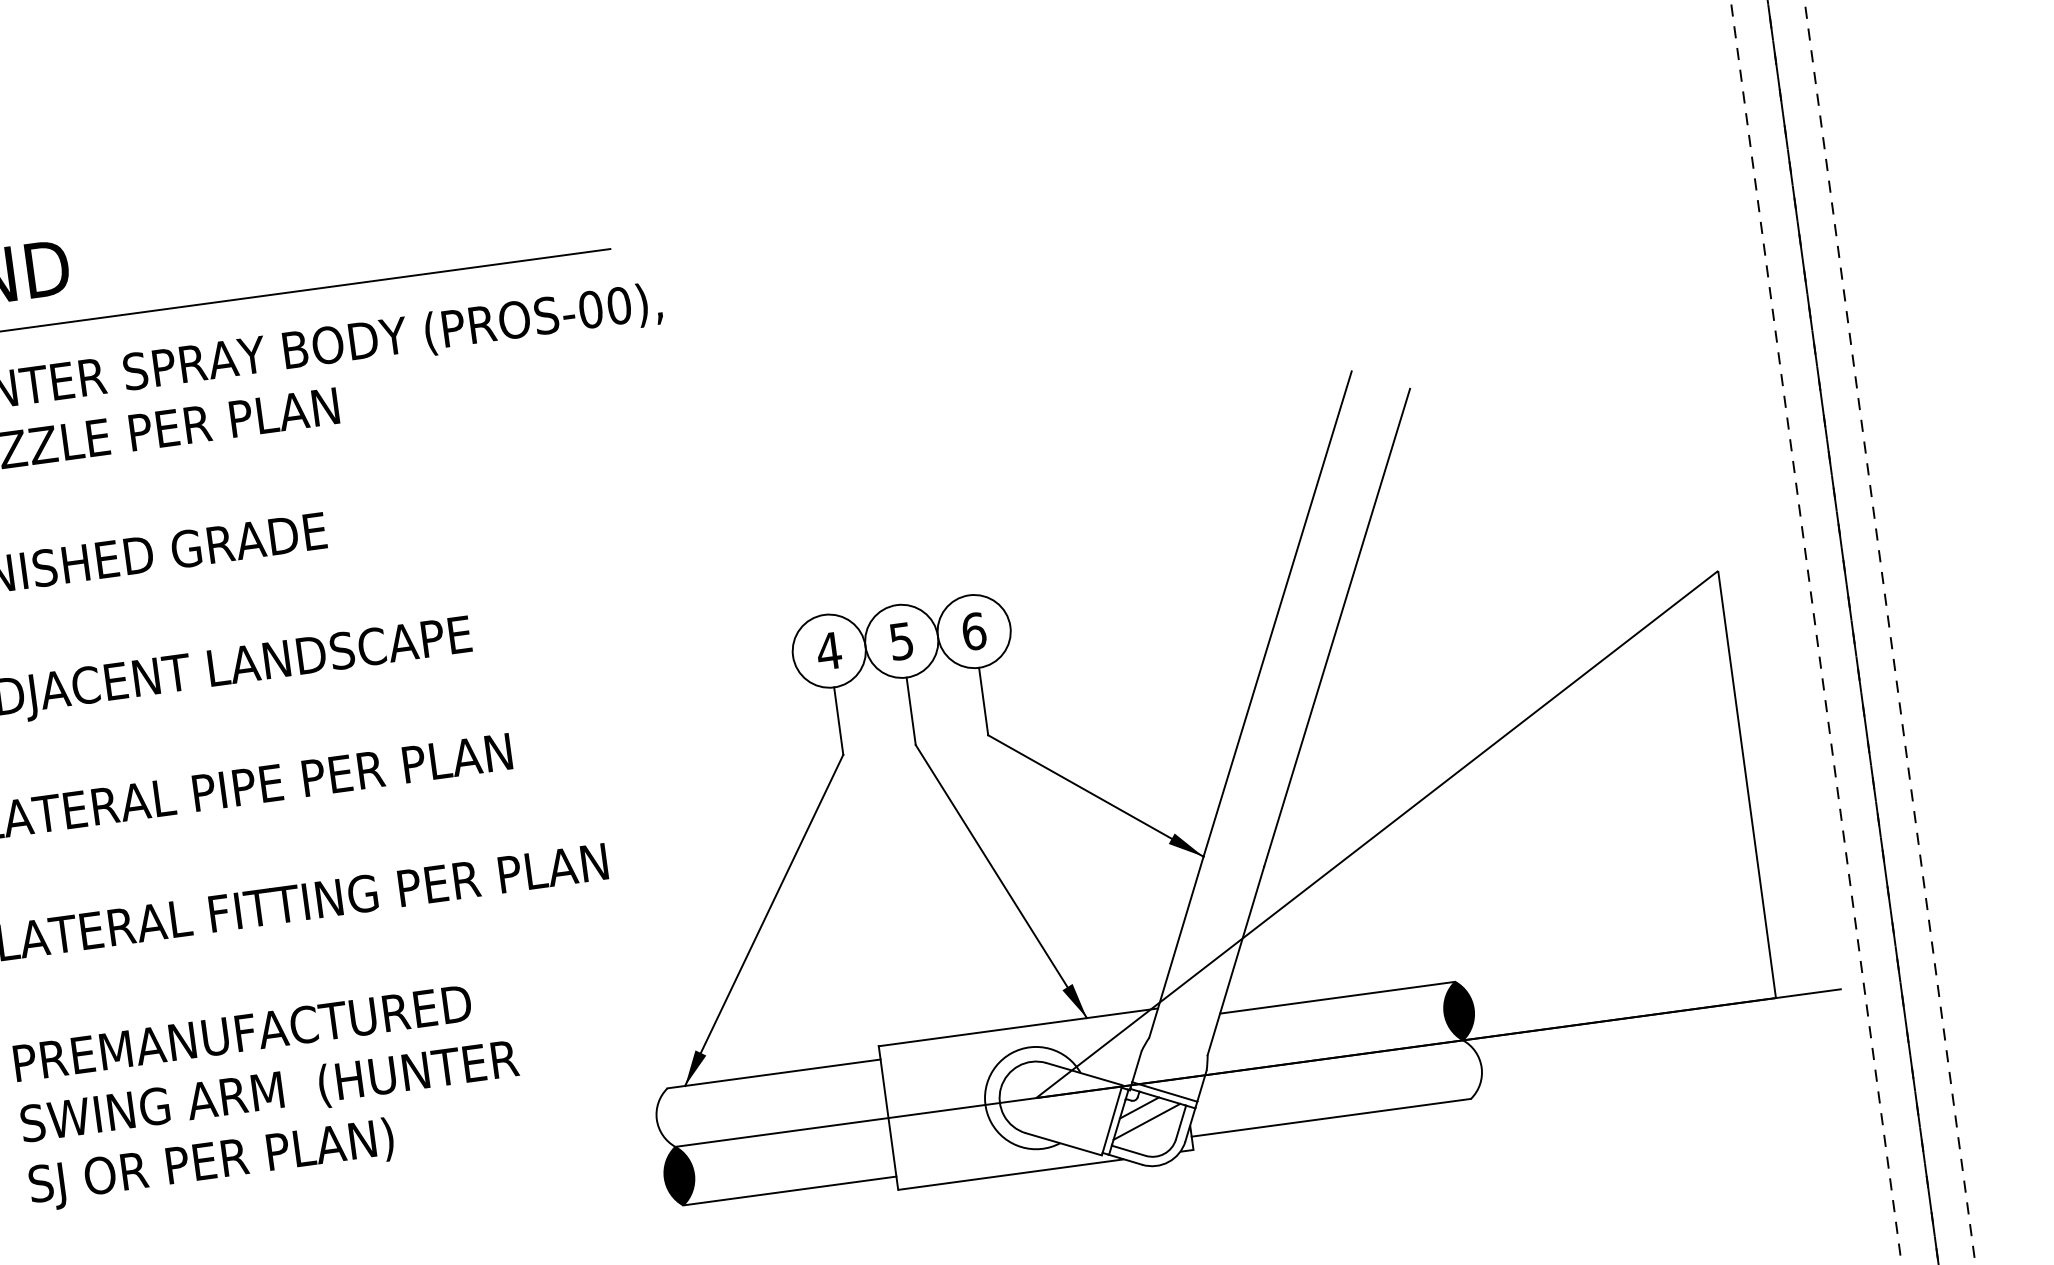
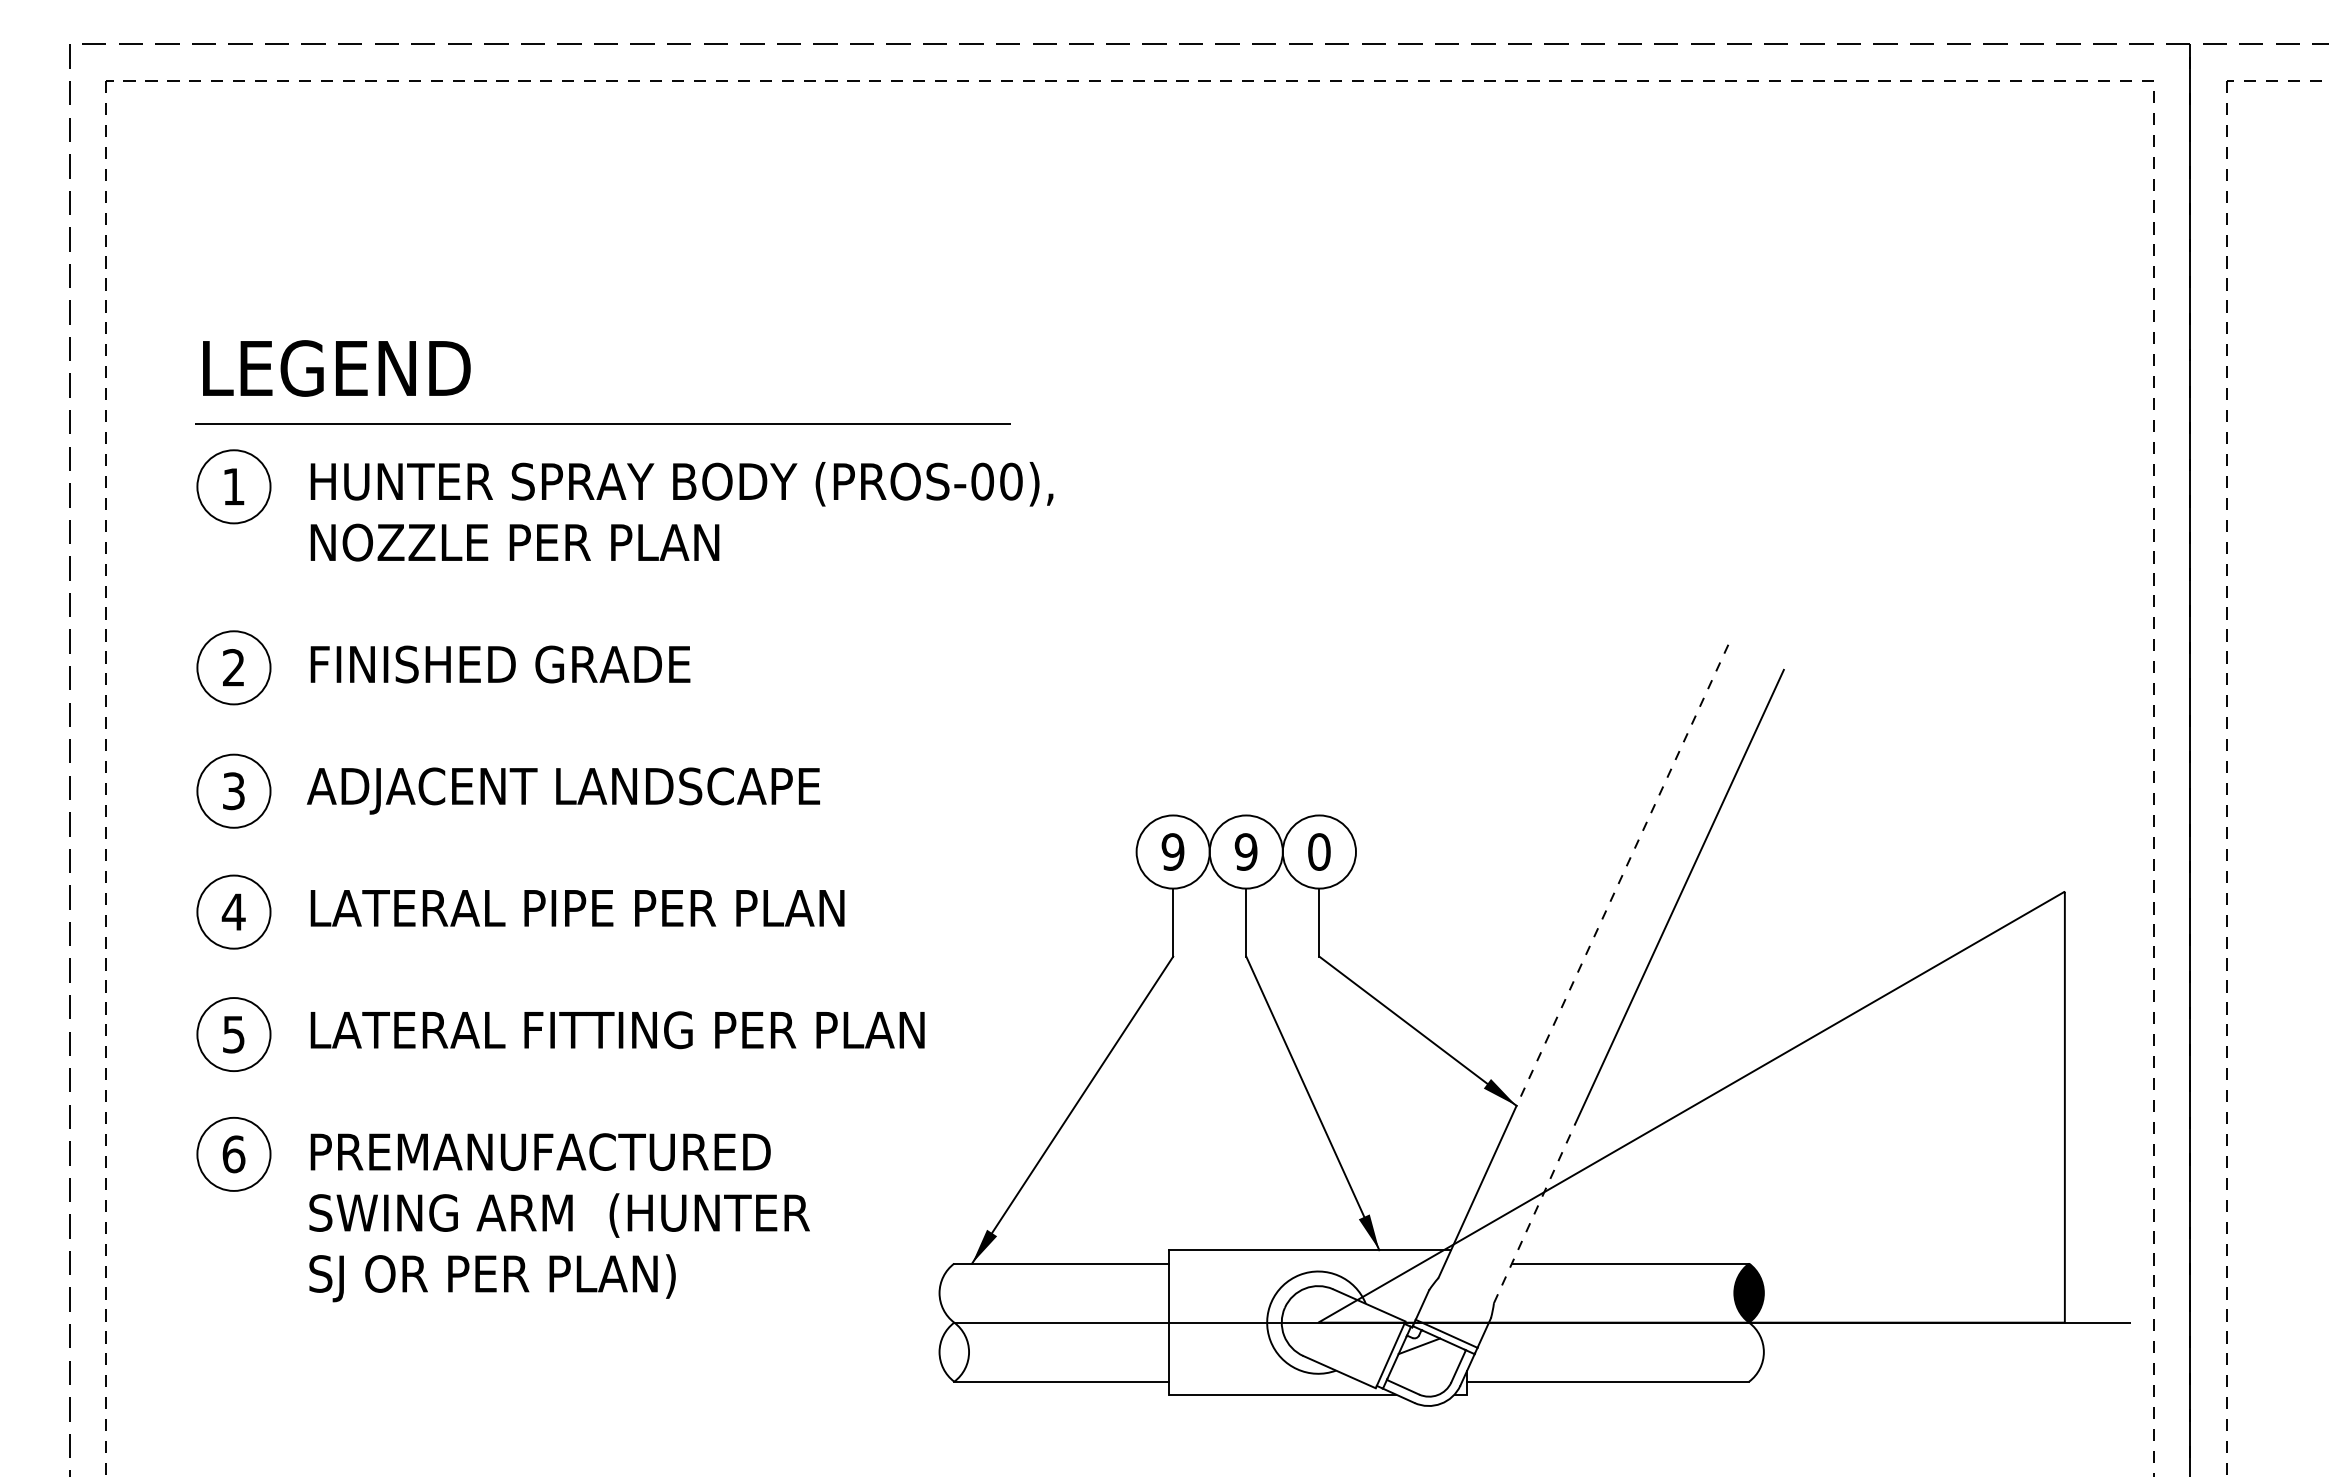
line: (1277, 614) -> (1622, 875), solid -> dashed
text: (974, 631) -> (1319, 851), 6 -> 0
text: (900, 640) -> (1245, 851), 5 -> 9
text: (828, 650) -> (1172, 851), 4 -> 9
line: (1235, 960) -> (1534, 1213), solid -> dashed
line: (1146, 1121) -> (1424, 1360), removed
fill: (679, 1175) -> (954, 1351), removed

